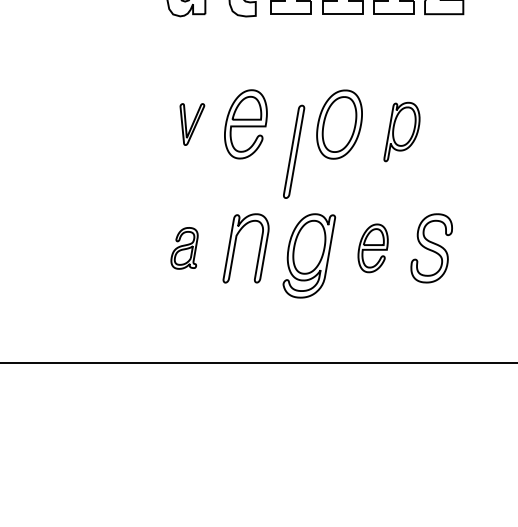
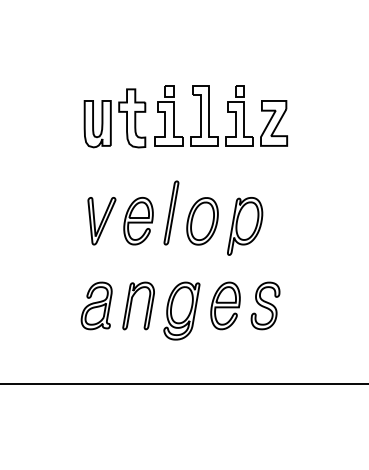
part: (191, 124) -> (101, 221), size x1.67
part: (402, 132) -> (245, 226), size x1.43
part: (294, 151) -> (171, 212), moved
part: (184, 247) -> (96, 305), size x1.67
part: (373, 247) -> (225, 305), size x1.43

